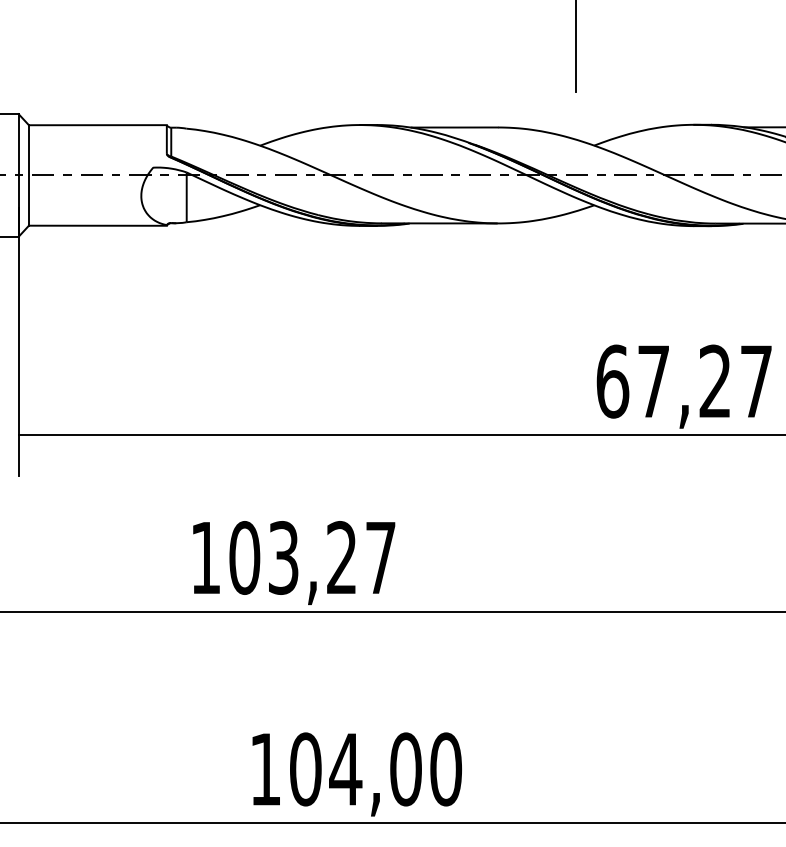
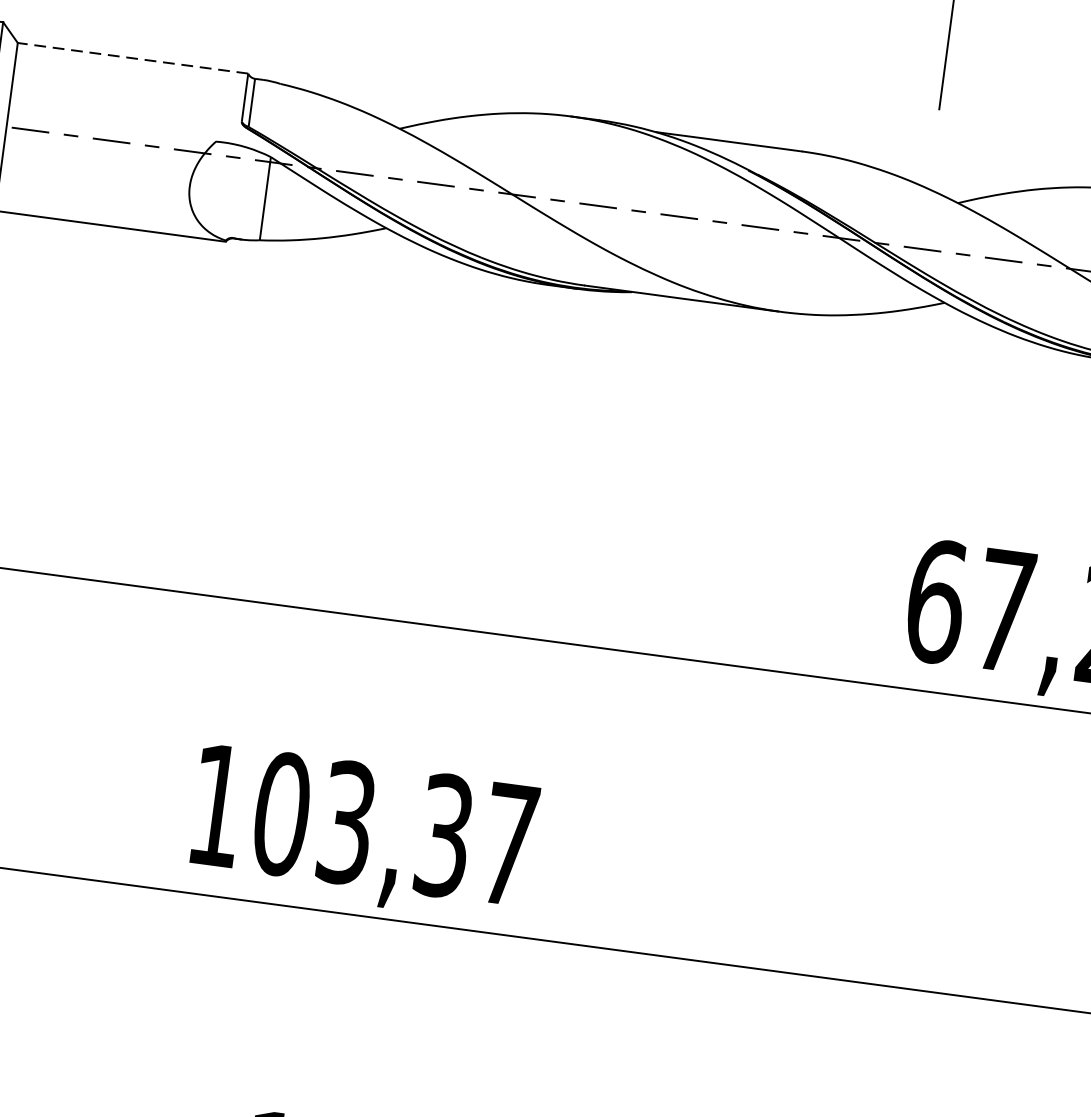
line: (97, 125) -> (132, 58), solid -> dashed
text: (341, 557) -> (443, 835), 103,27 -> 103,37

